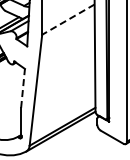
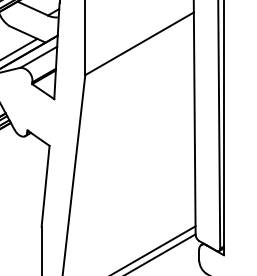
line: (68, 19) -> (139, 43), dashed -> solid
line: (23, 88) -> (46, 186), dashed -> solid

